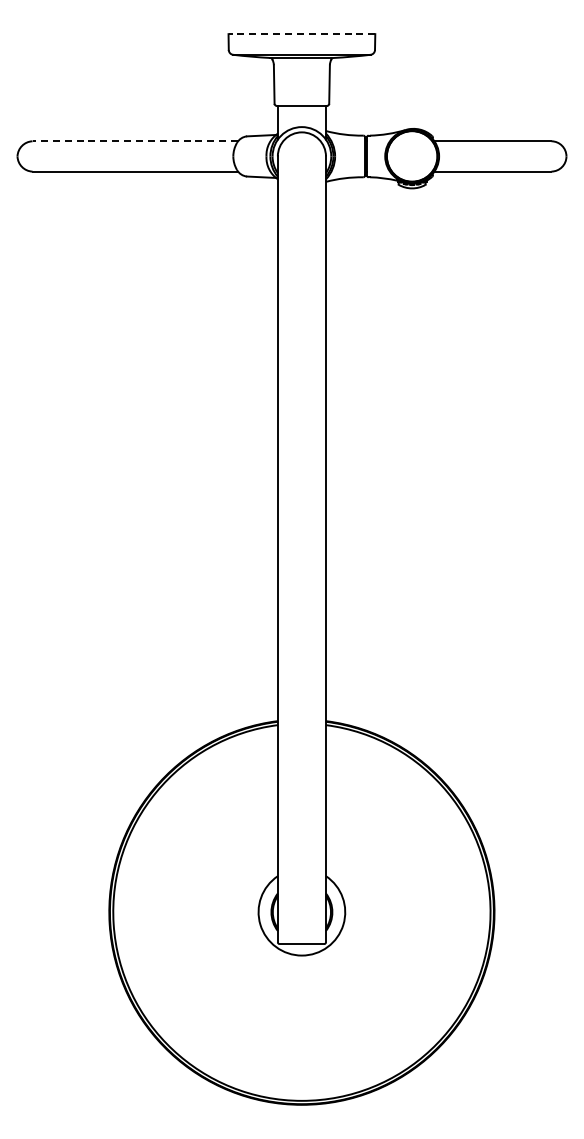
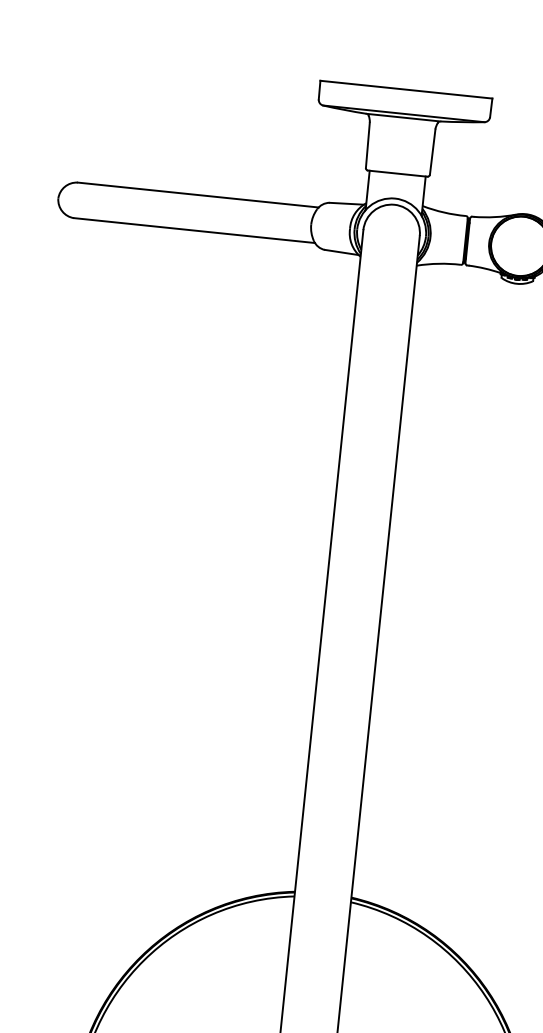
line: (301, 34) -> (405, 90), dashed -> solid
line: (135, 141) -> (198, 195), dashed -> solid

